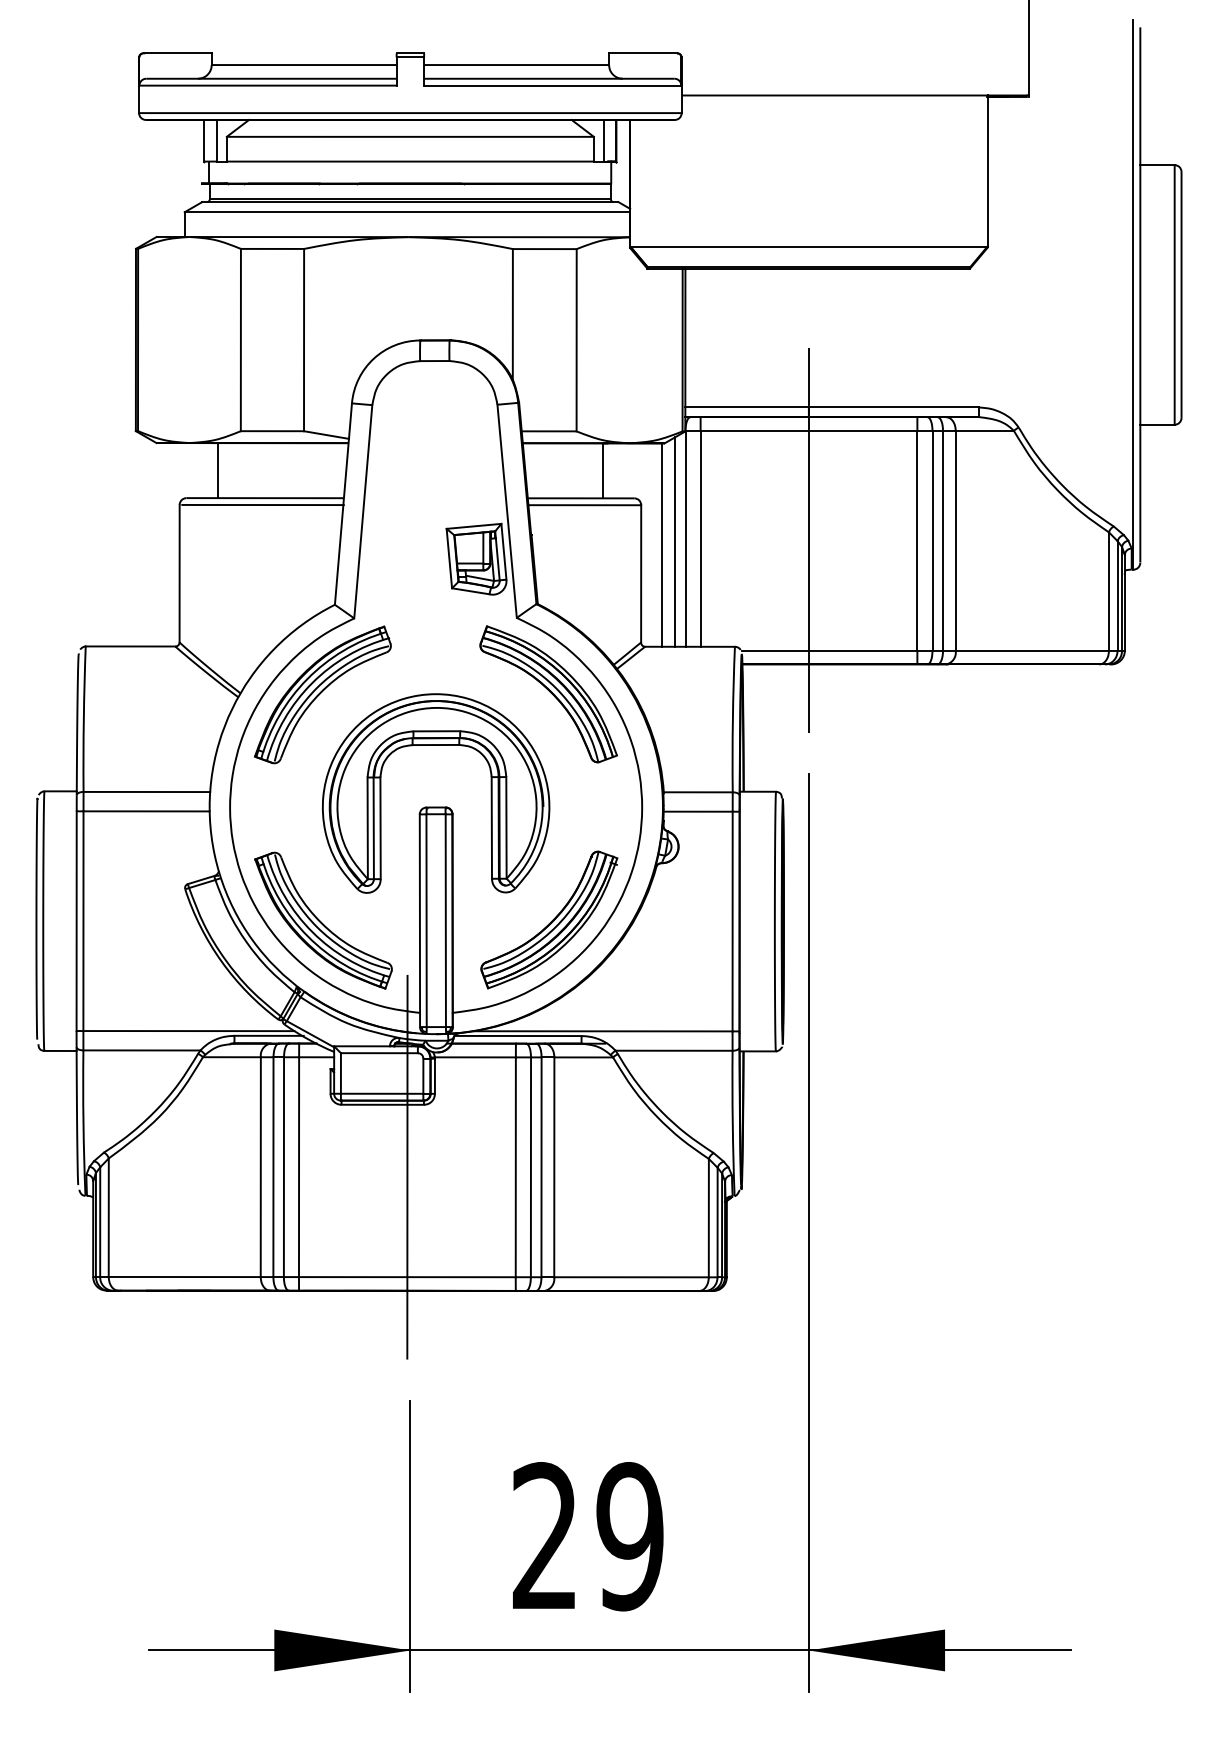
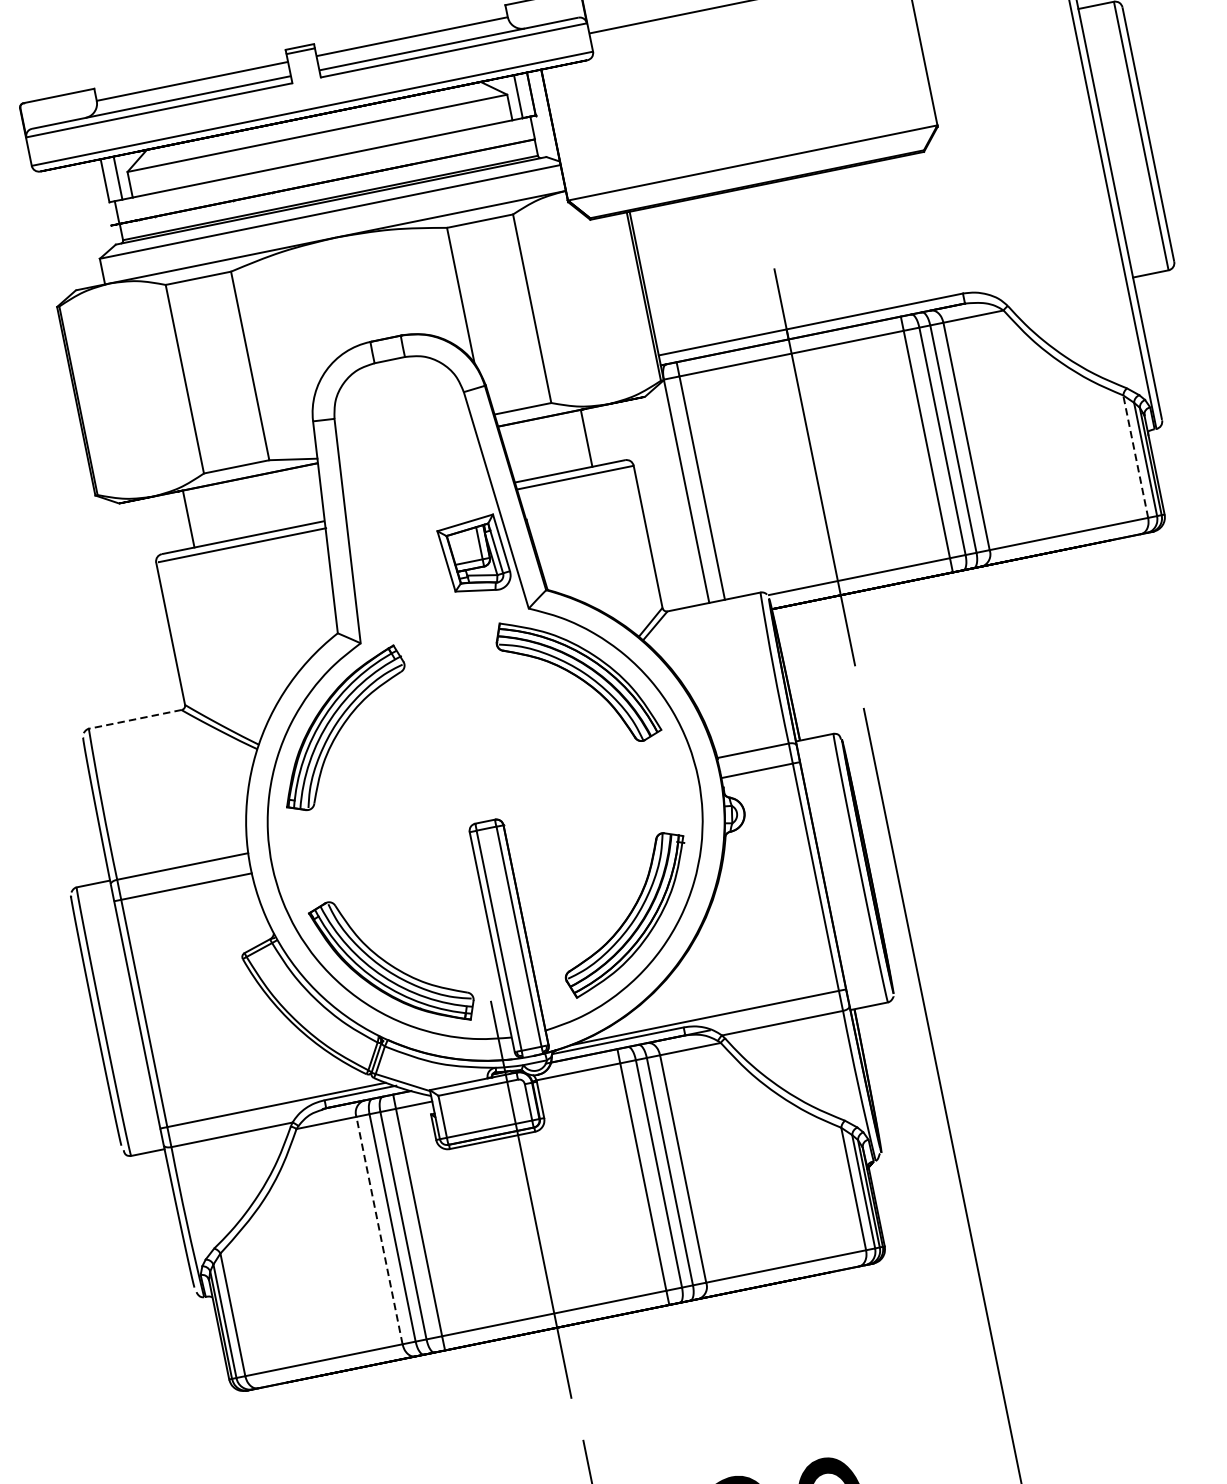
line: (674, 541) -> (675, 496), removed
line: (662, 544) -> (663, 501), removed
line: (1108, 591) -> (1135, 456), solid -> dashed
line: (130, 646) -> (135, 719), solid -> dashed
part: (435, 745) -> (471, 757), removed
line: (260, 1167) -> (379, 1231), solid -> dashed

